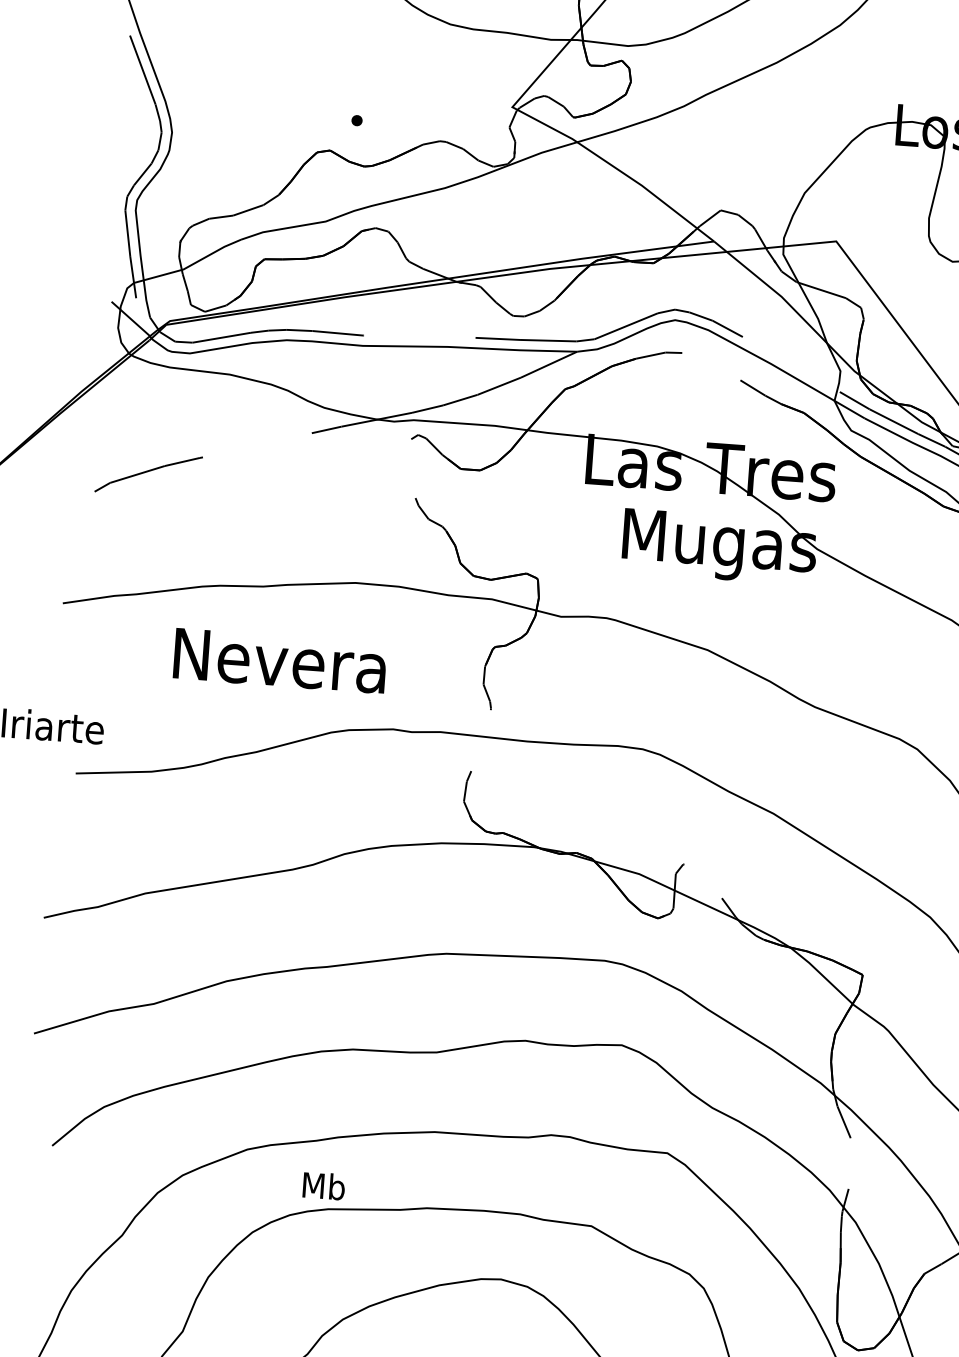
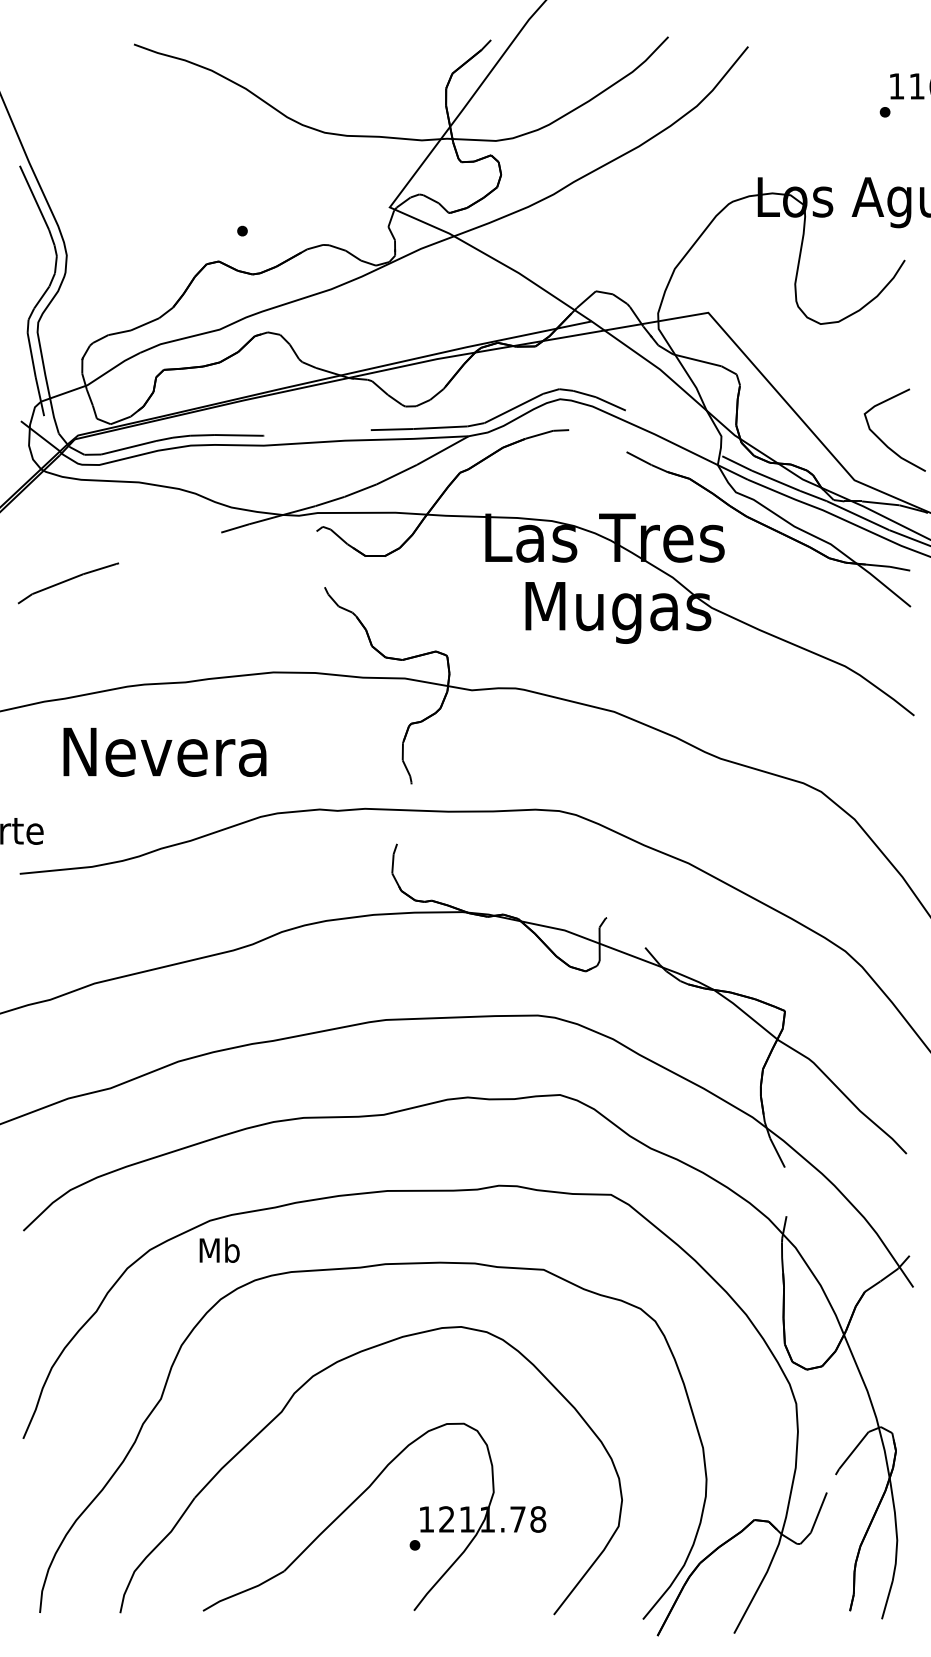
text: (279, 660) -> (164, 751), moved
text: (323, 1185) -> (219, 1249), moved

